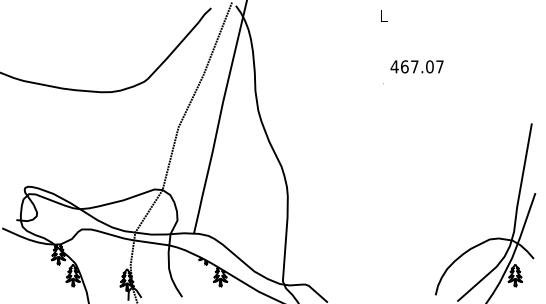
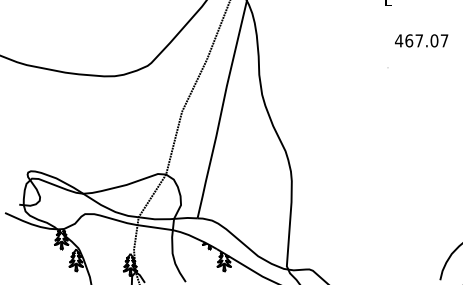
text: (416, 66) -> (421, 40), moved

